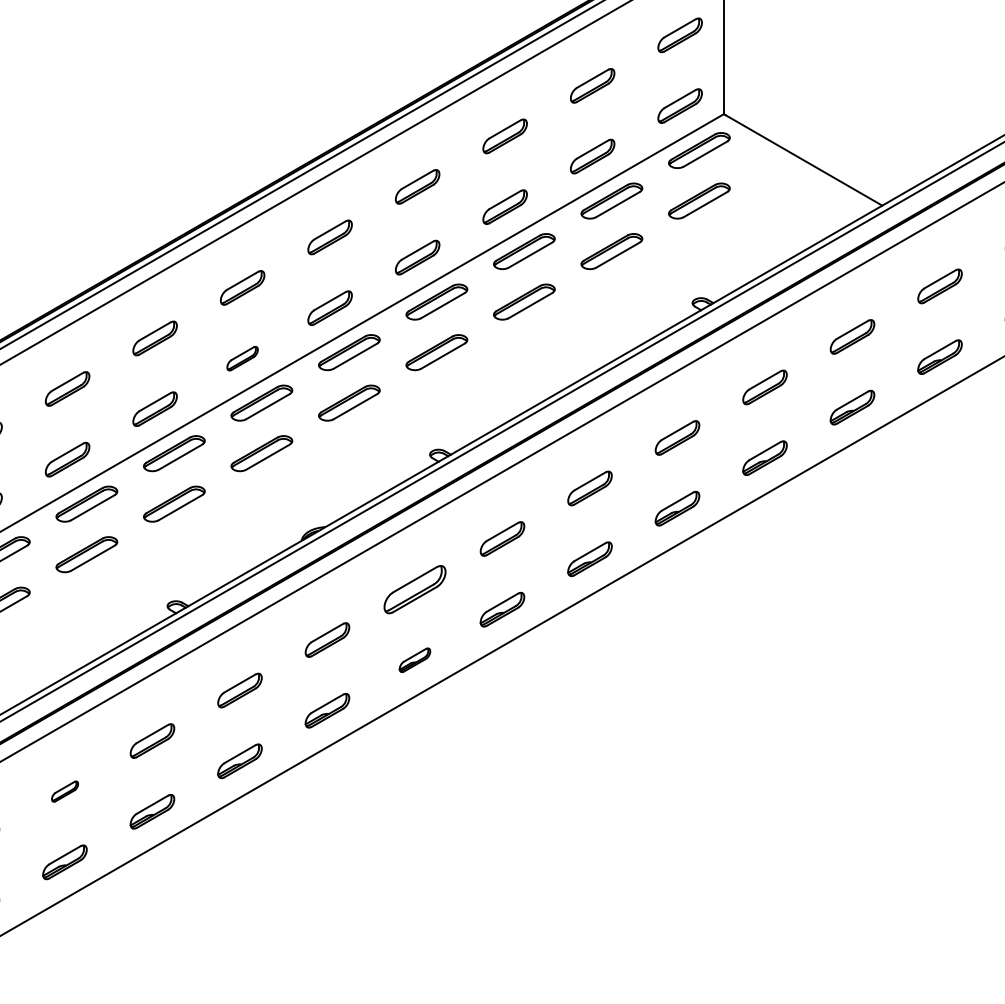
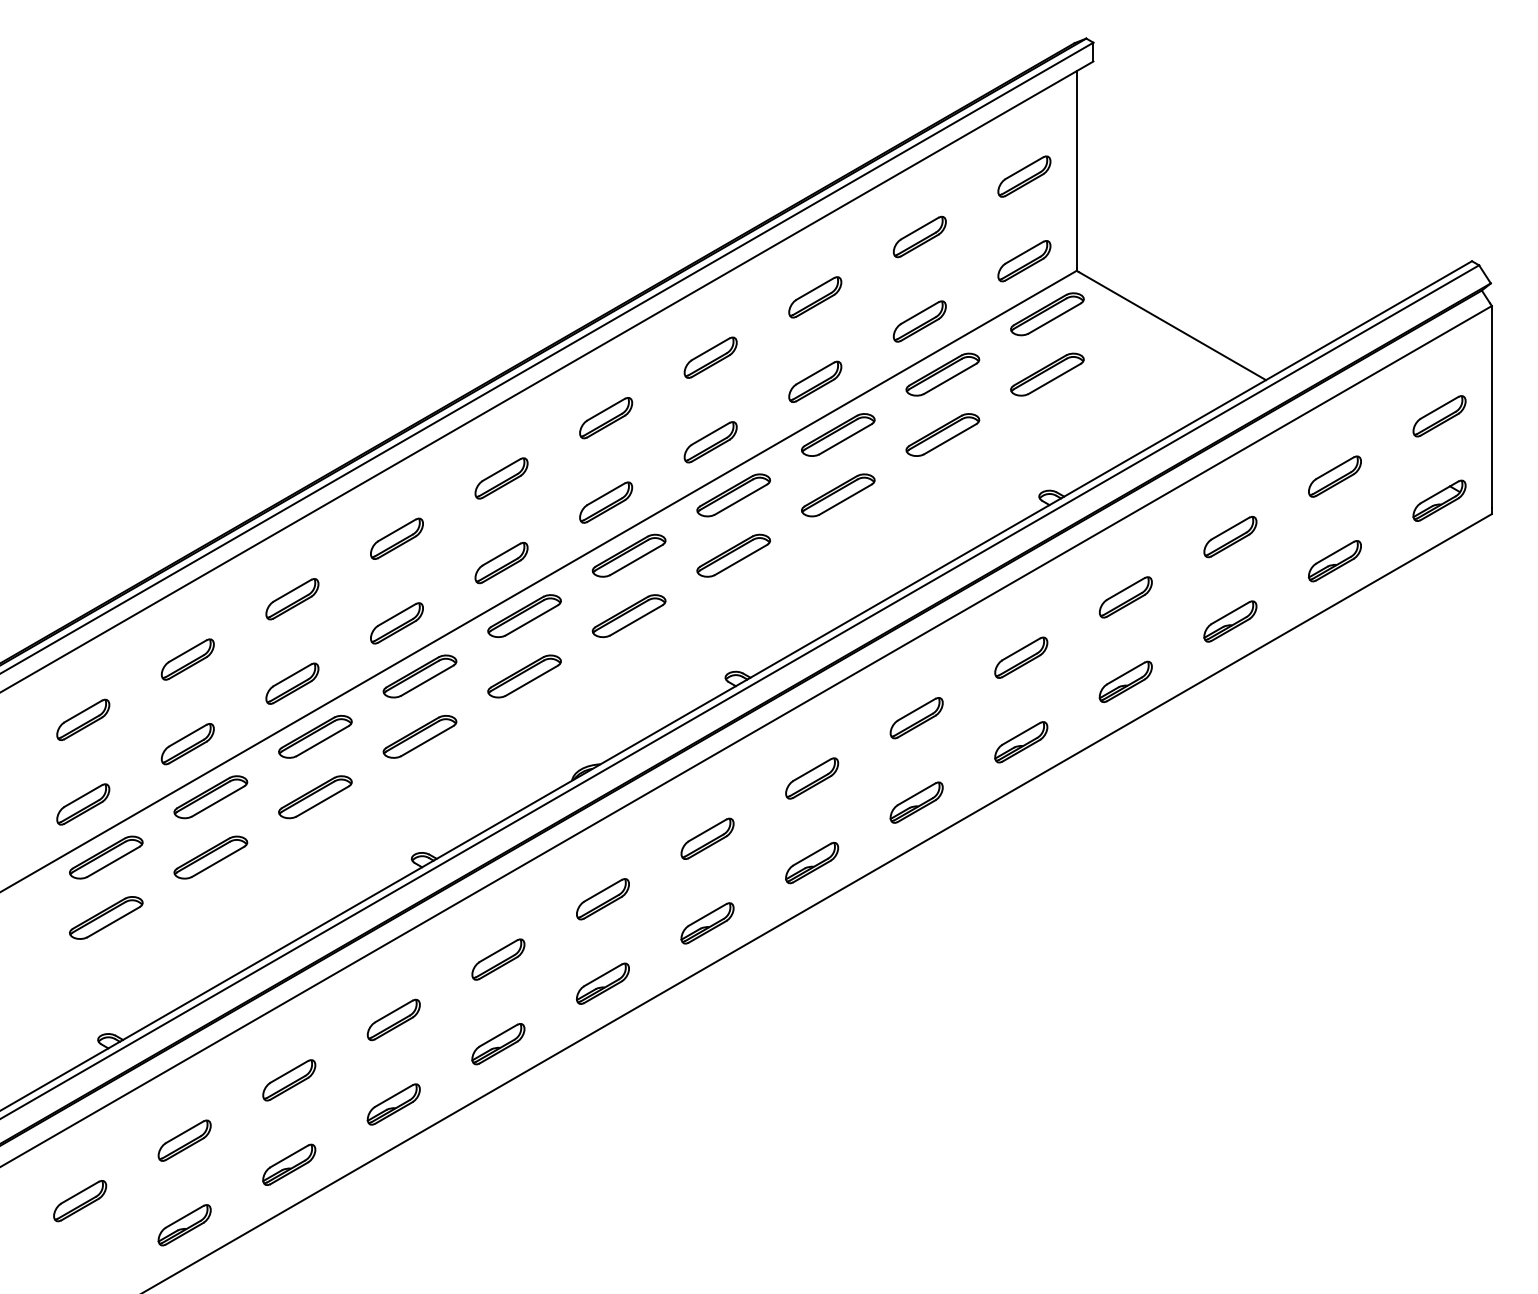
part: (242, 358) -> (501, 562), size x1.43
part: (414, 589) -> (707, 838), size x0.71
part: (414, 660) -> (707, 923), size x1.43
part: (65, 791) -> (289, 1080), size x1.67

